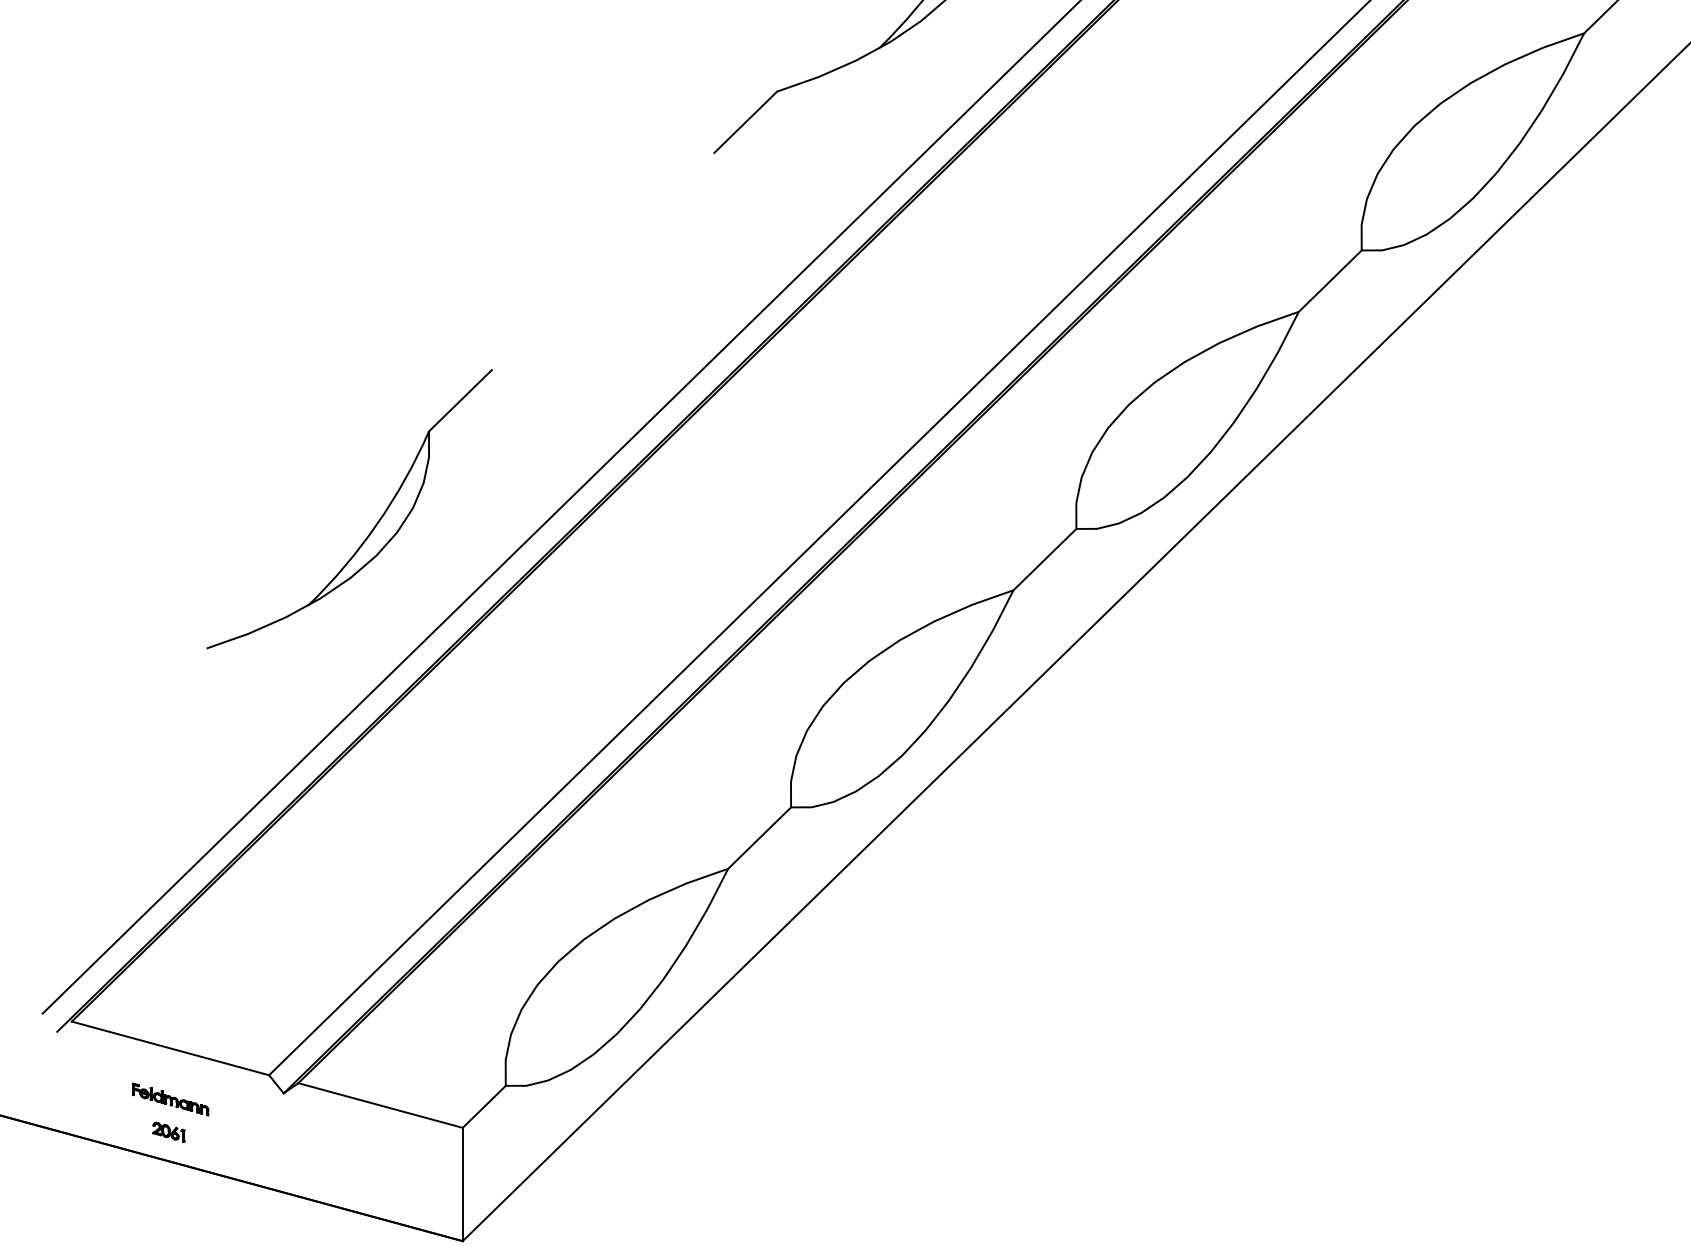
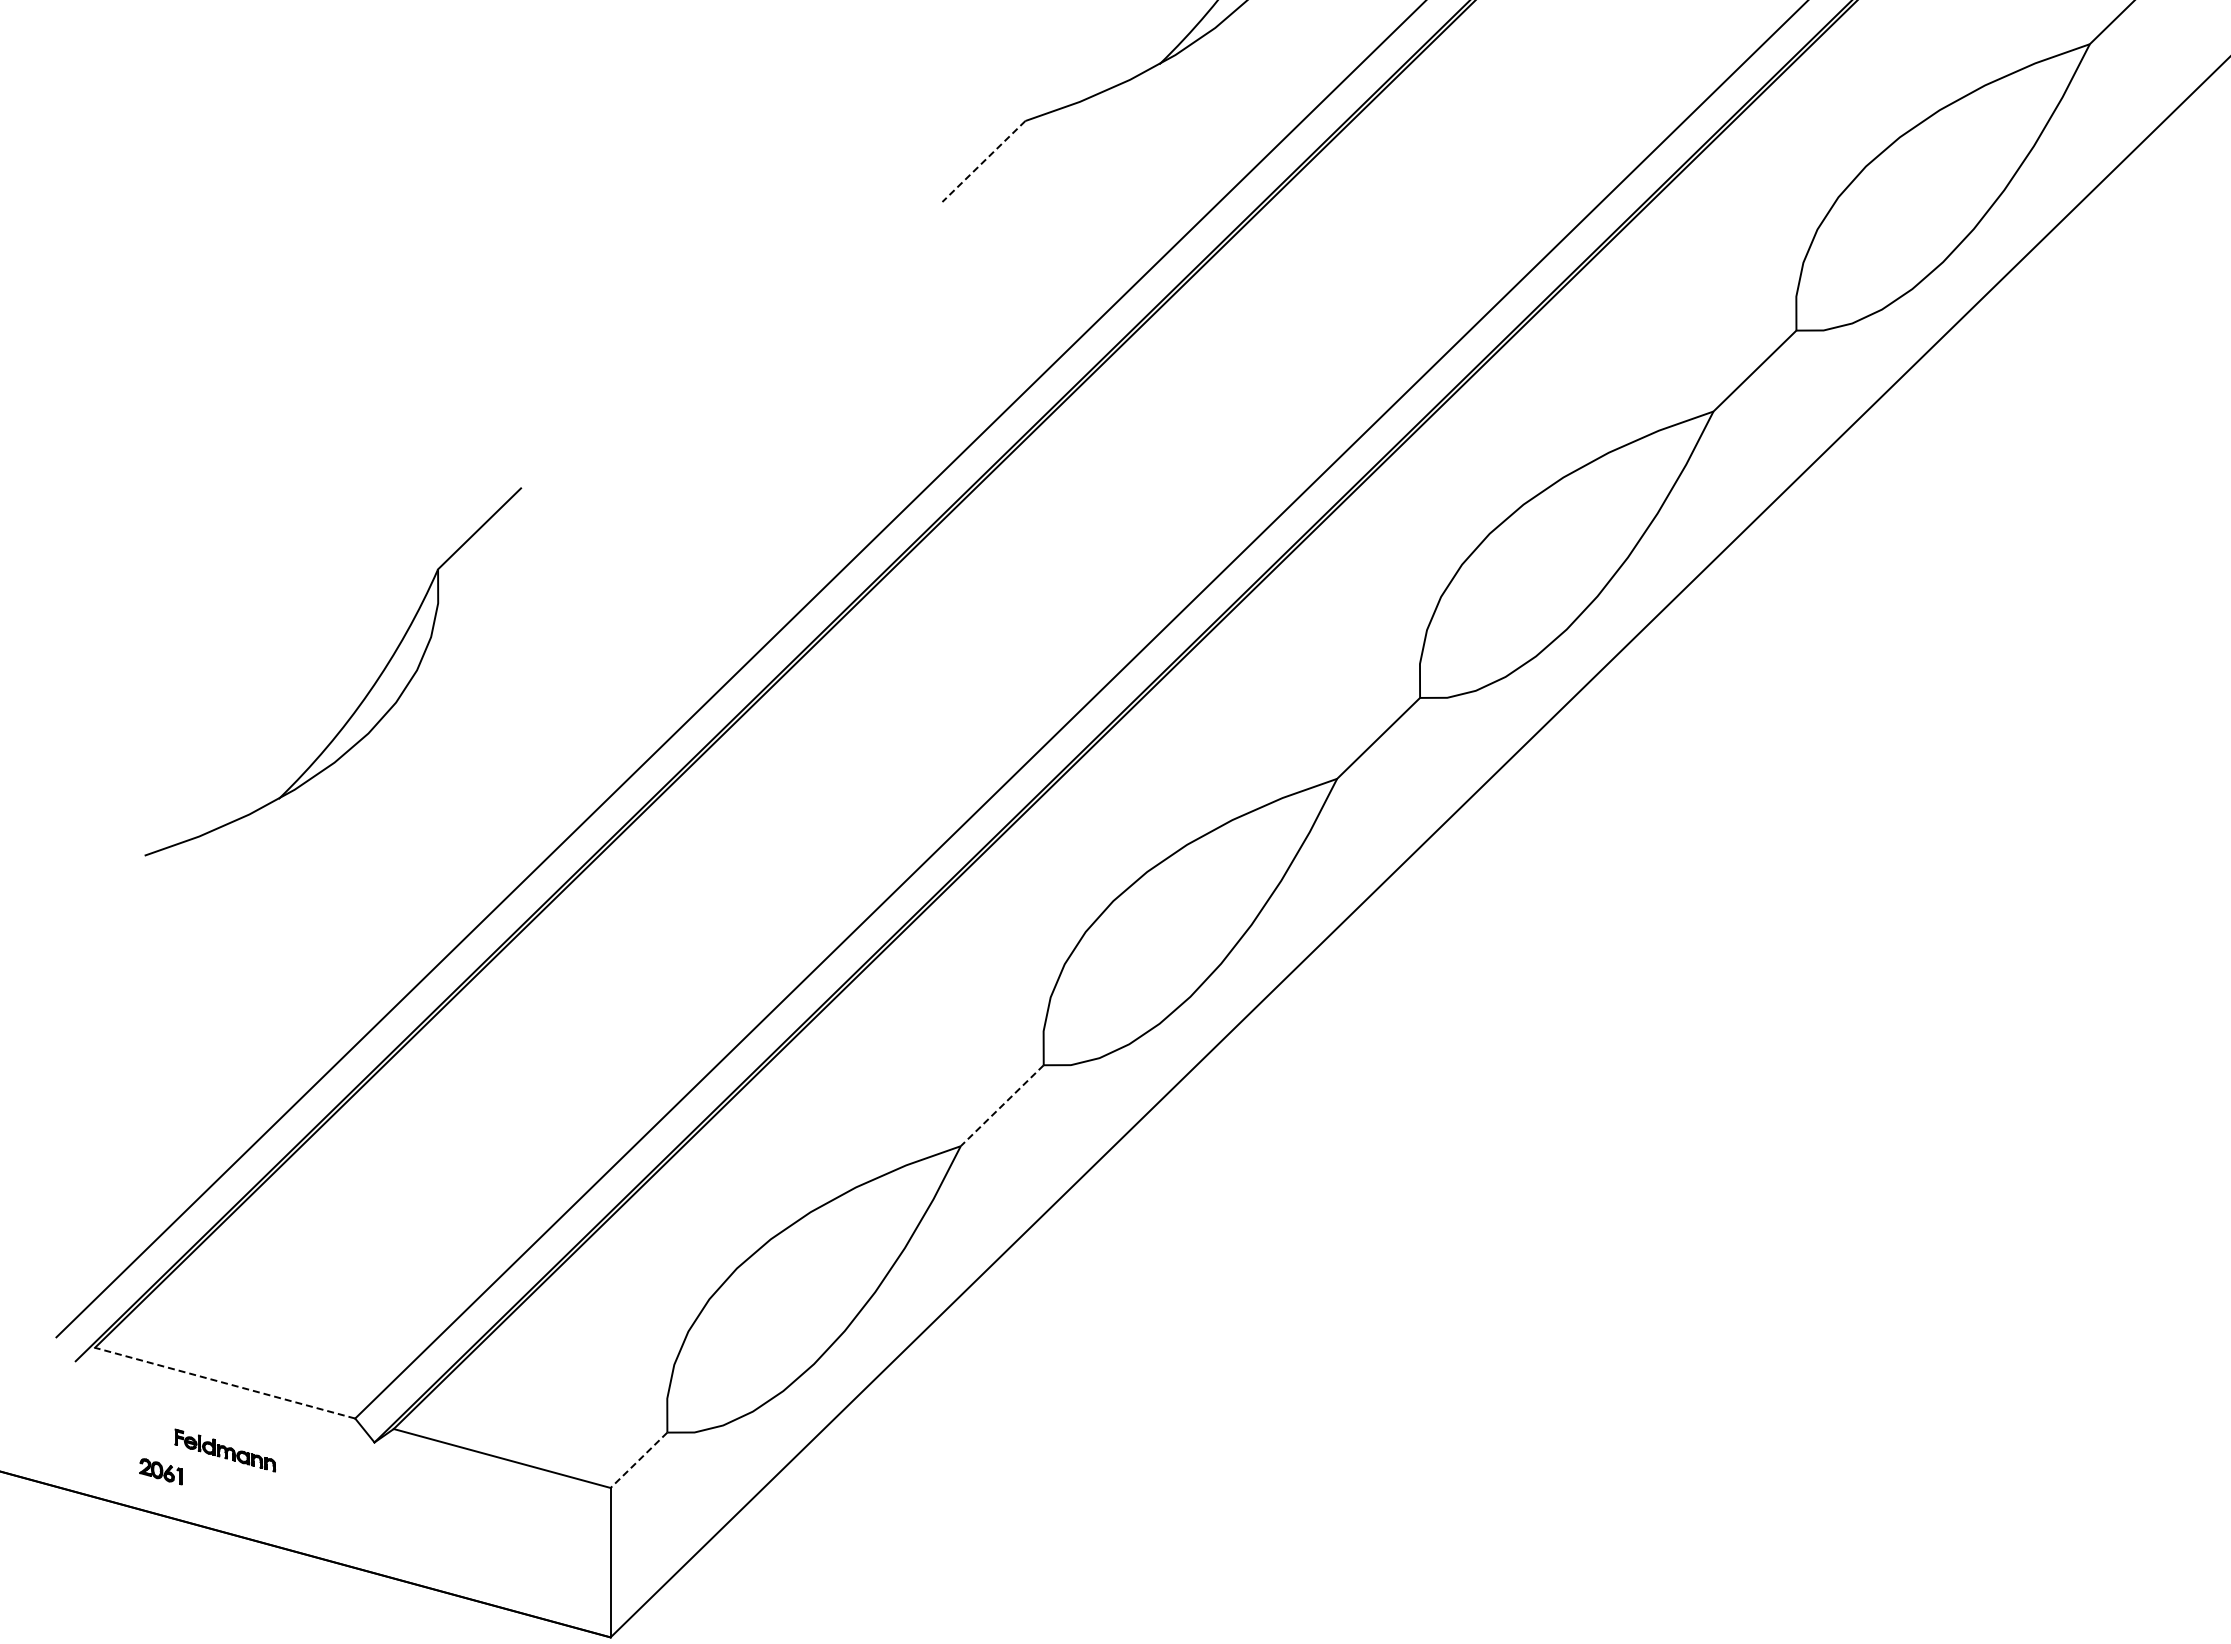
line: (745, 122) -> (983, 161), solid -> dashed
part: (375, 524) -> (367, 692), moved
line: (759, 837) -> (1002, 1105), solid -> dashed
line: (170, 1048) -> (225, 1383), solid -> dashed
line: (484, 1107) -> (639, 1460), solid -> dashed
part: (168, 1132) -> (160, 1471), moved

